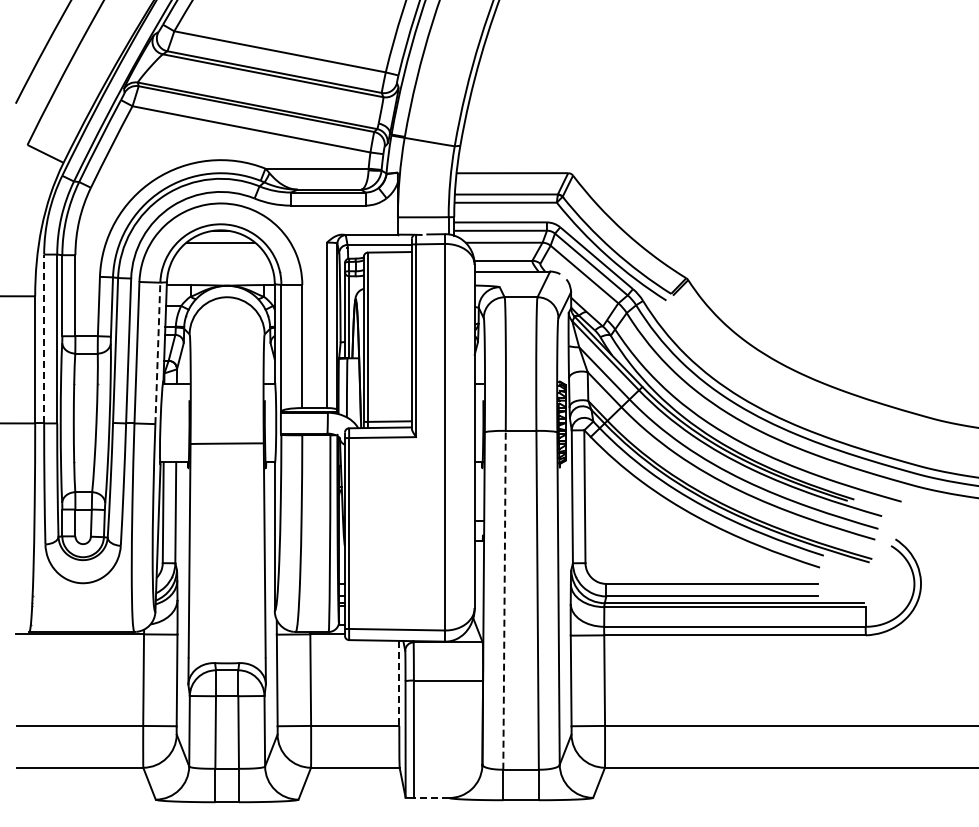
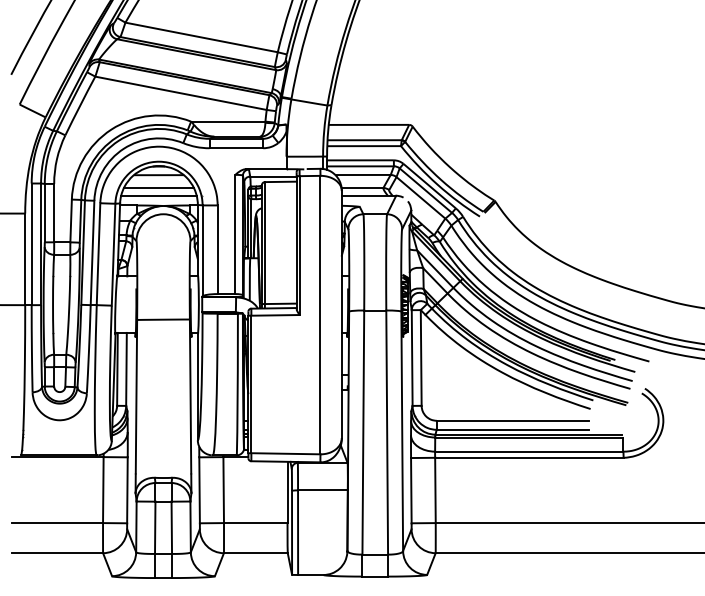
line: (220, 260) -> (158, 187), added
line: (220, 271) -> (158, 195), added
line: (44, 338) -> (31, 243), dashed -> solid
line: (157, 353) -> (113, 254), dashed -> solid
line: (504, 599) -> (363, 431), dashed -> solid
line: (399, 683) -> (287, 492), dashed -> solid
line: (431, 798) -> (310, 575), dashed -> solid

